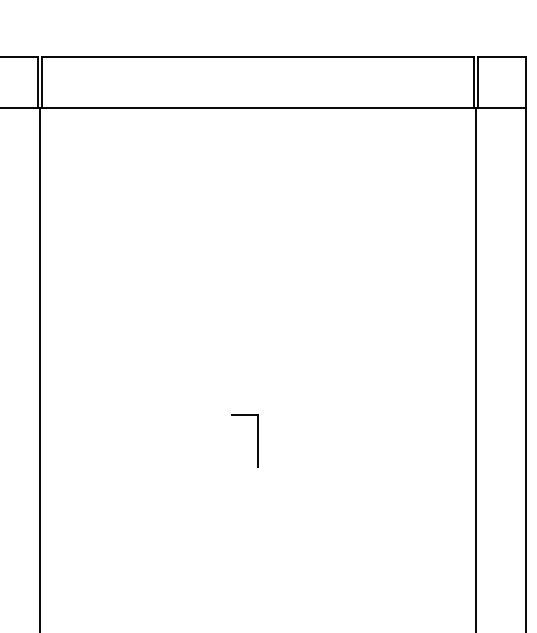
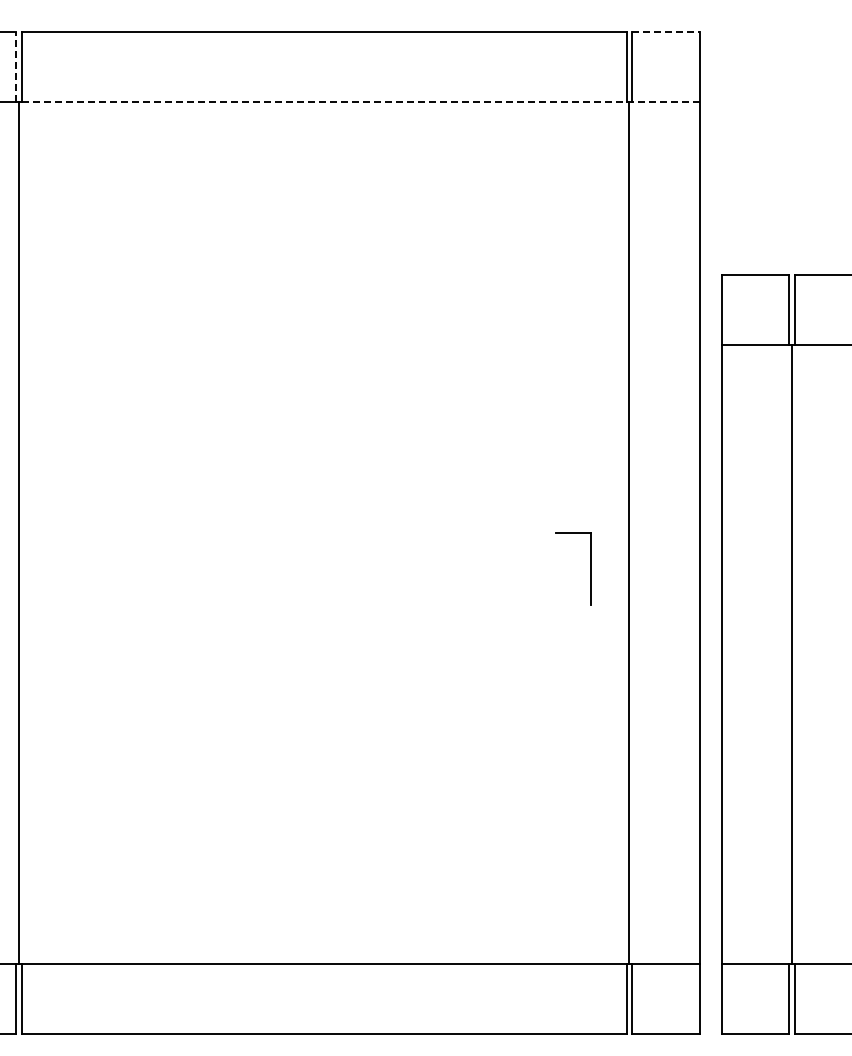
line: (501, 57) -> (665, 32), solid -> dashed
line: (37, 81) -> (16, 66), solid -> dashed
line: (257, 107) -> (324, 102), solid -> dashed
line: (501, 107) -> (665, 102), solid -> dashed
part: (257, 440) -> (590, 568), moved

